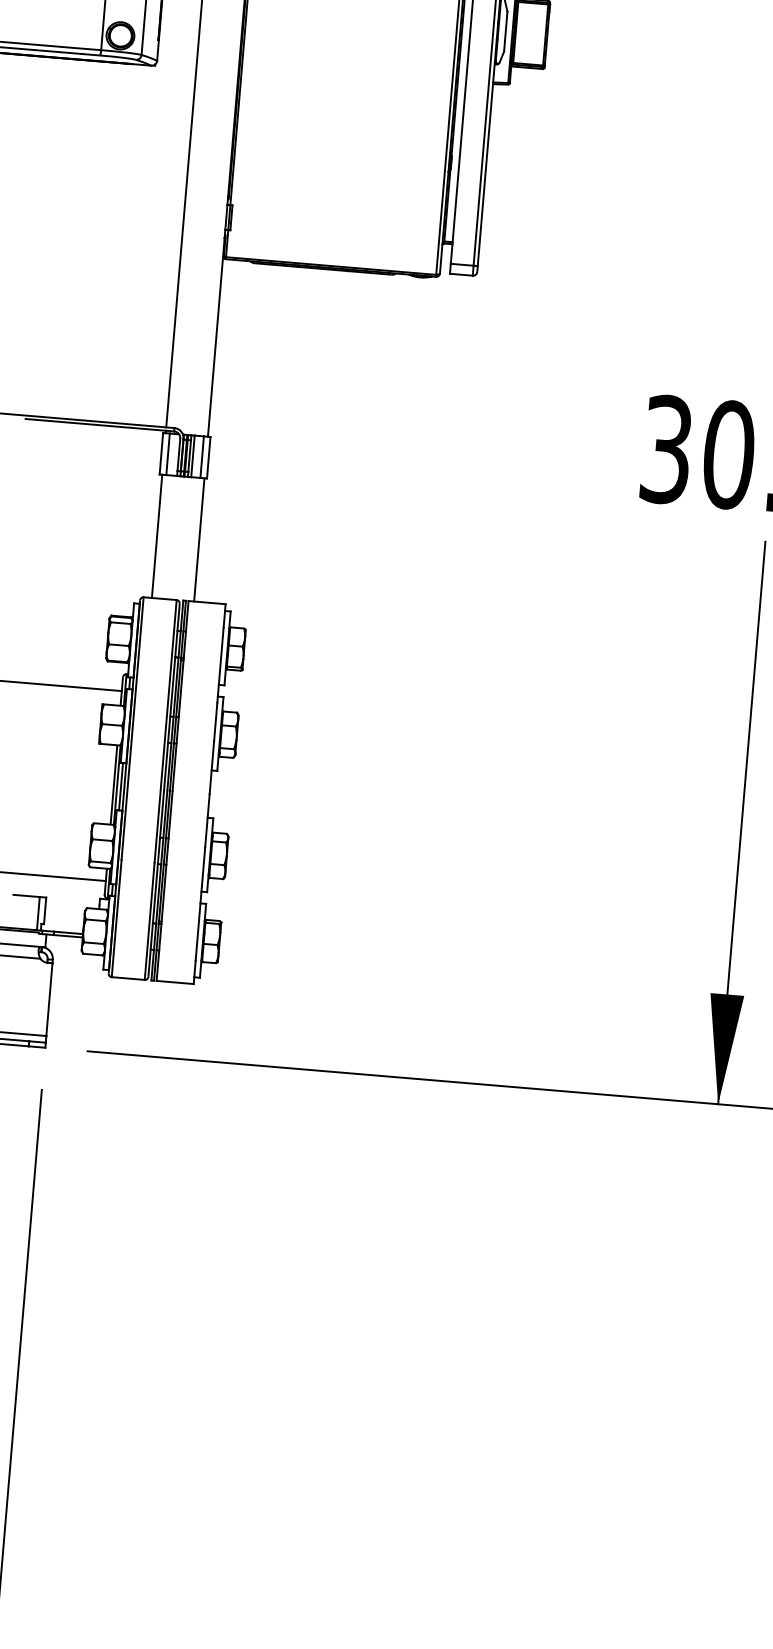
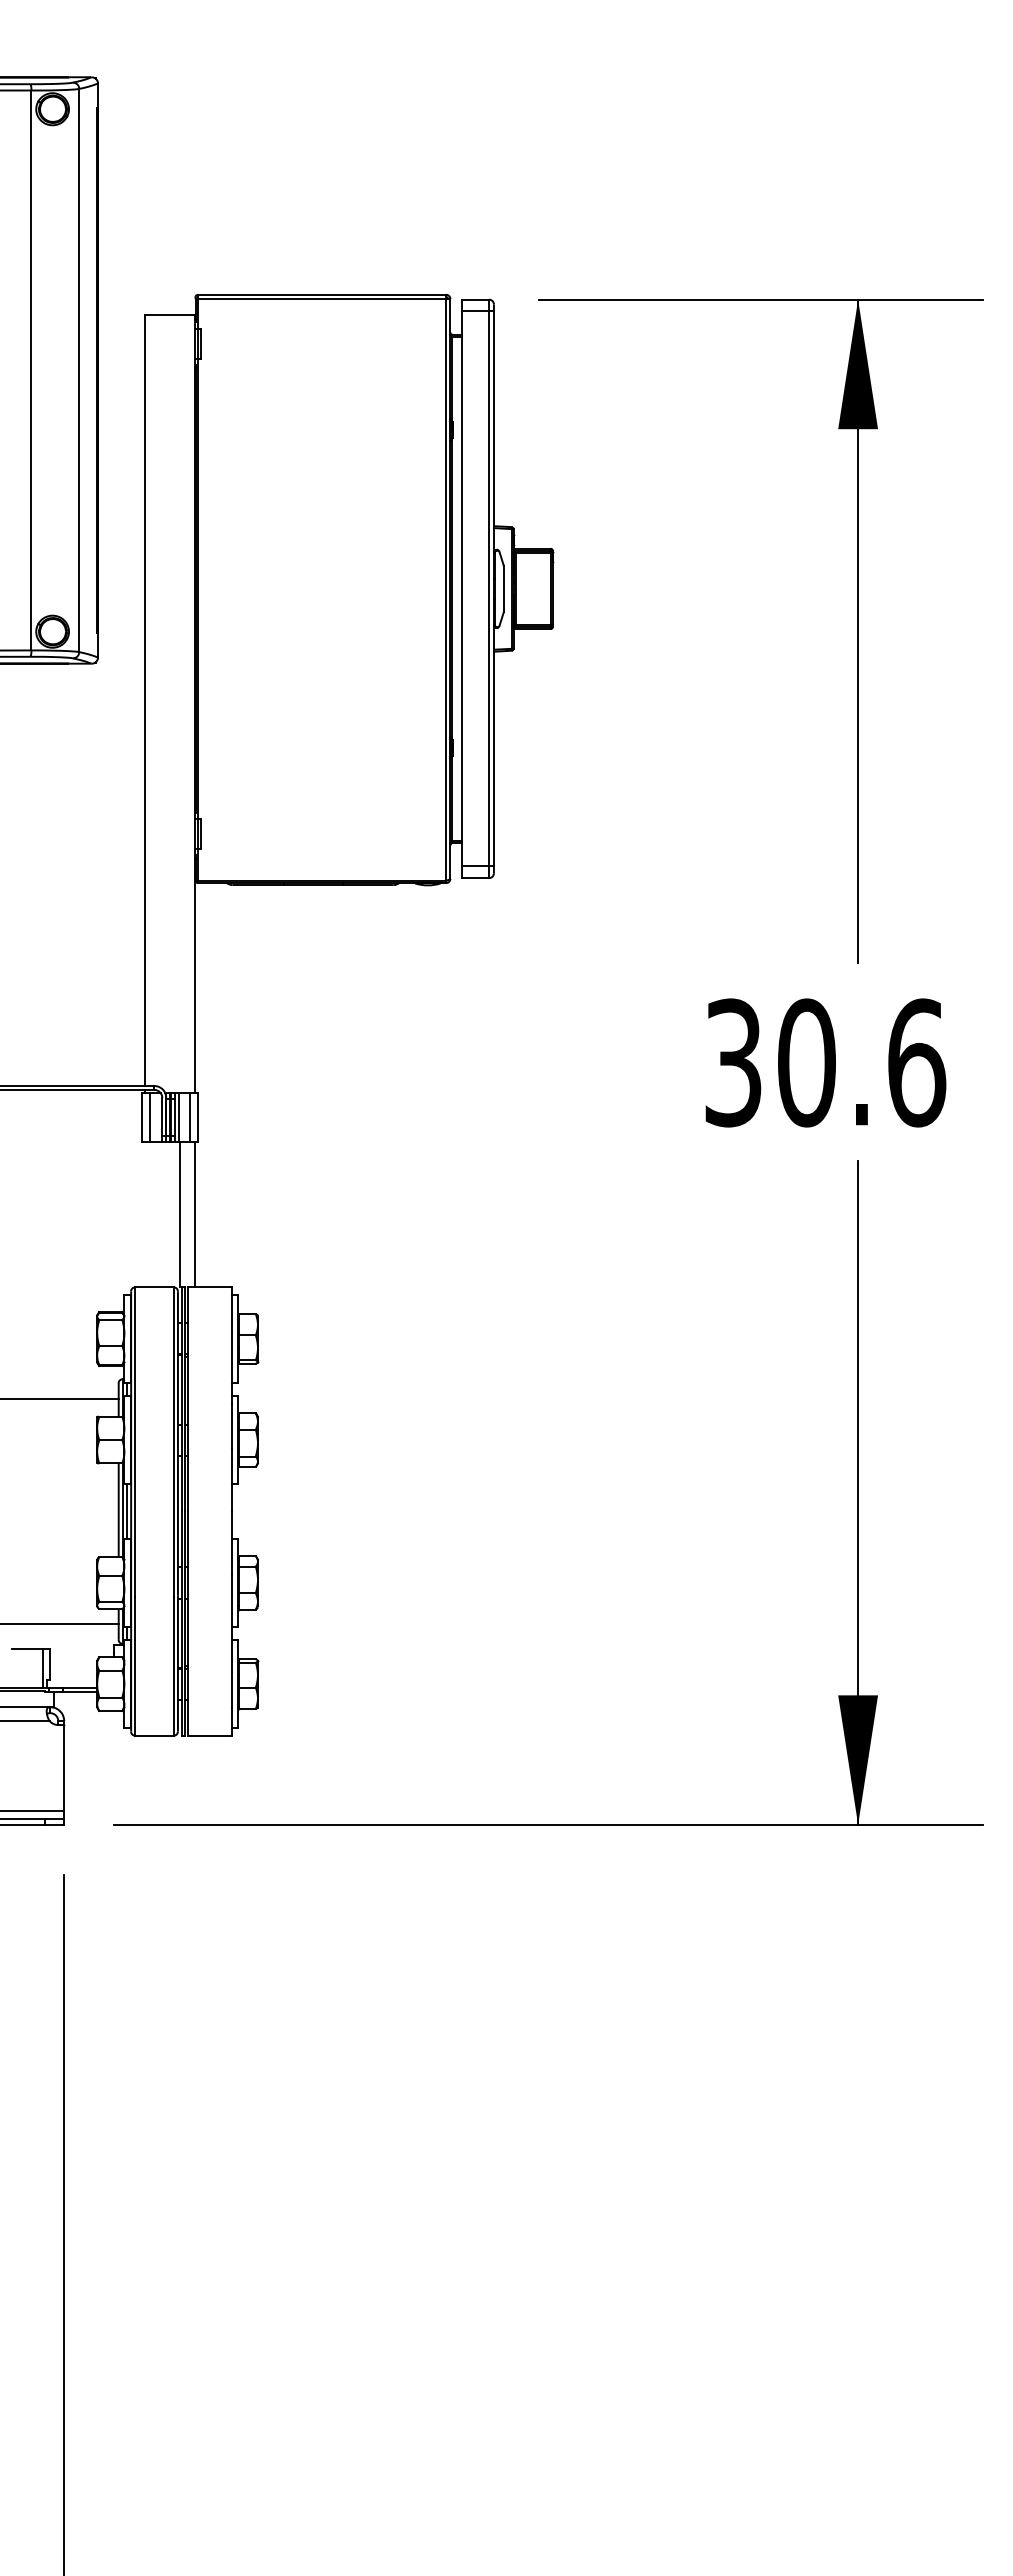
line: (156, 536) -> (179, 1214), moved

